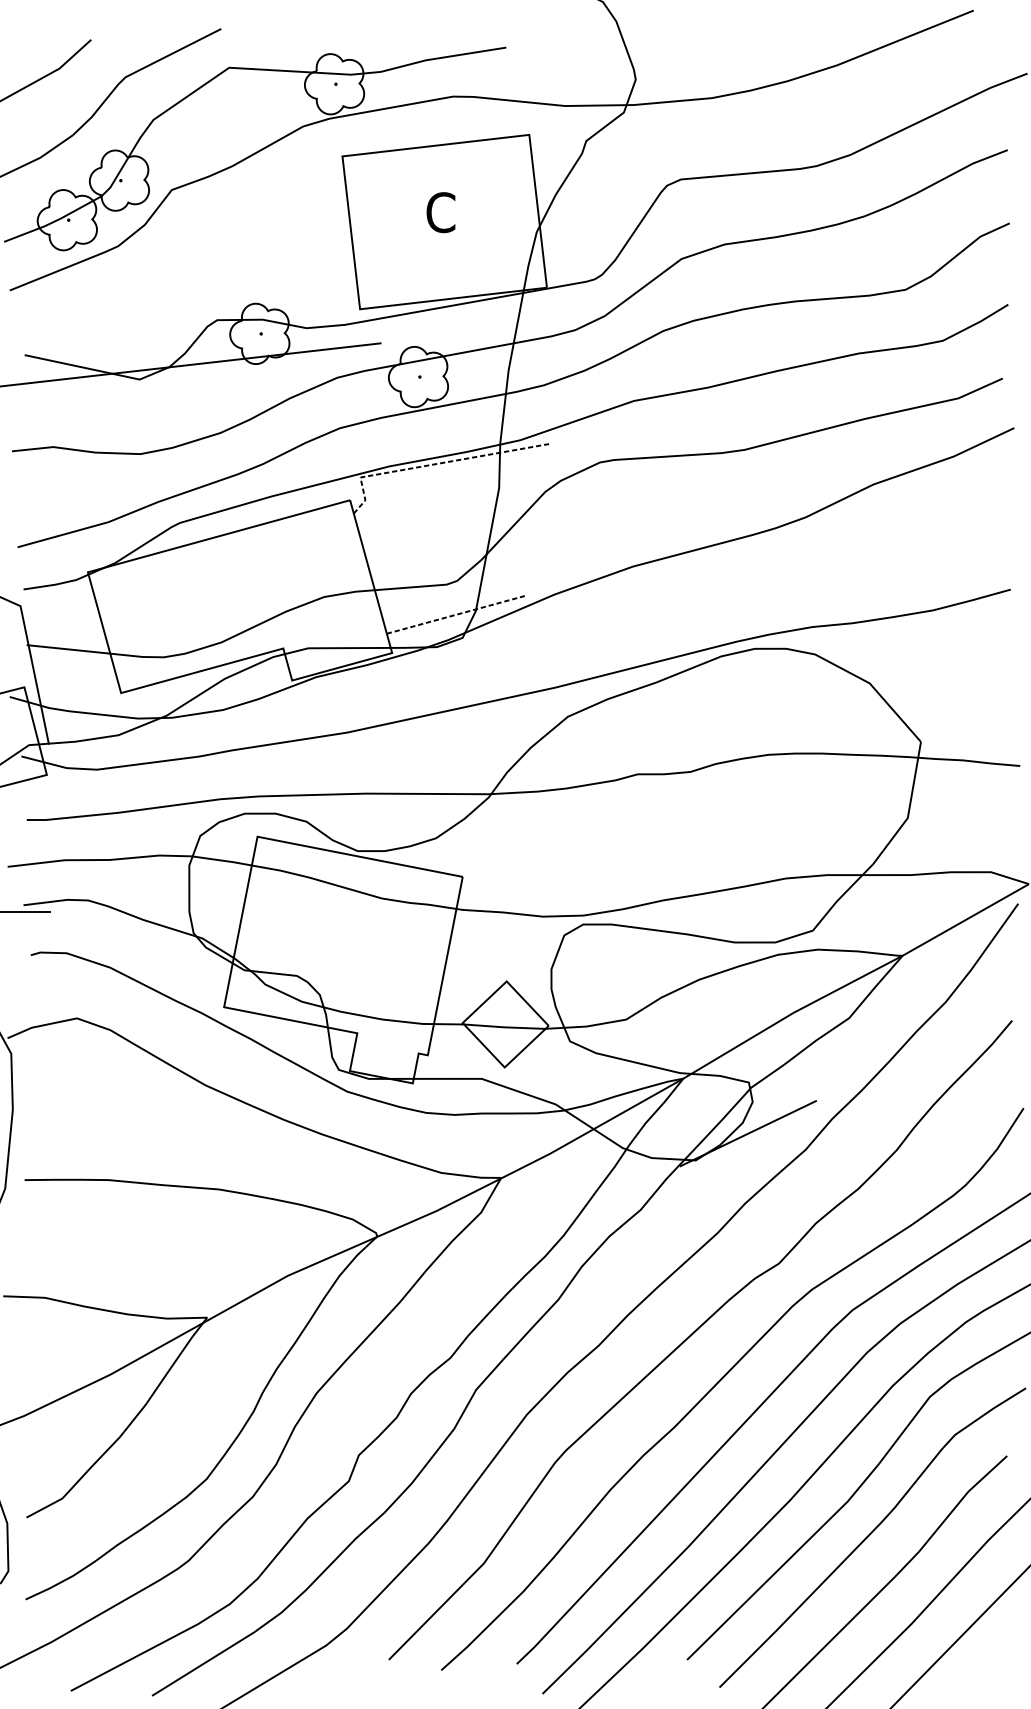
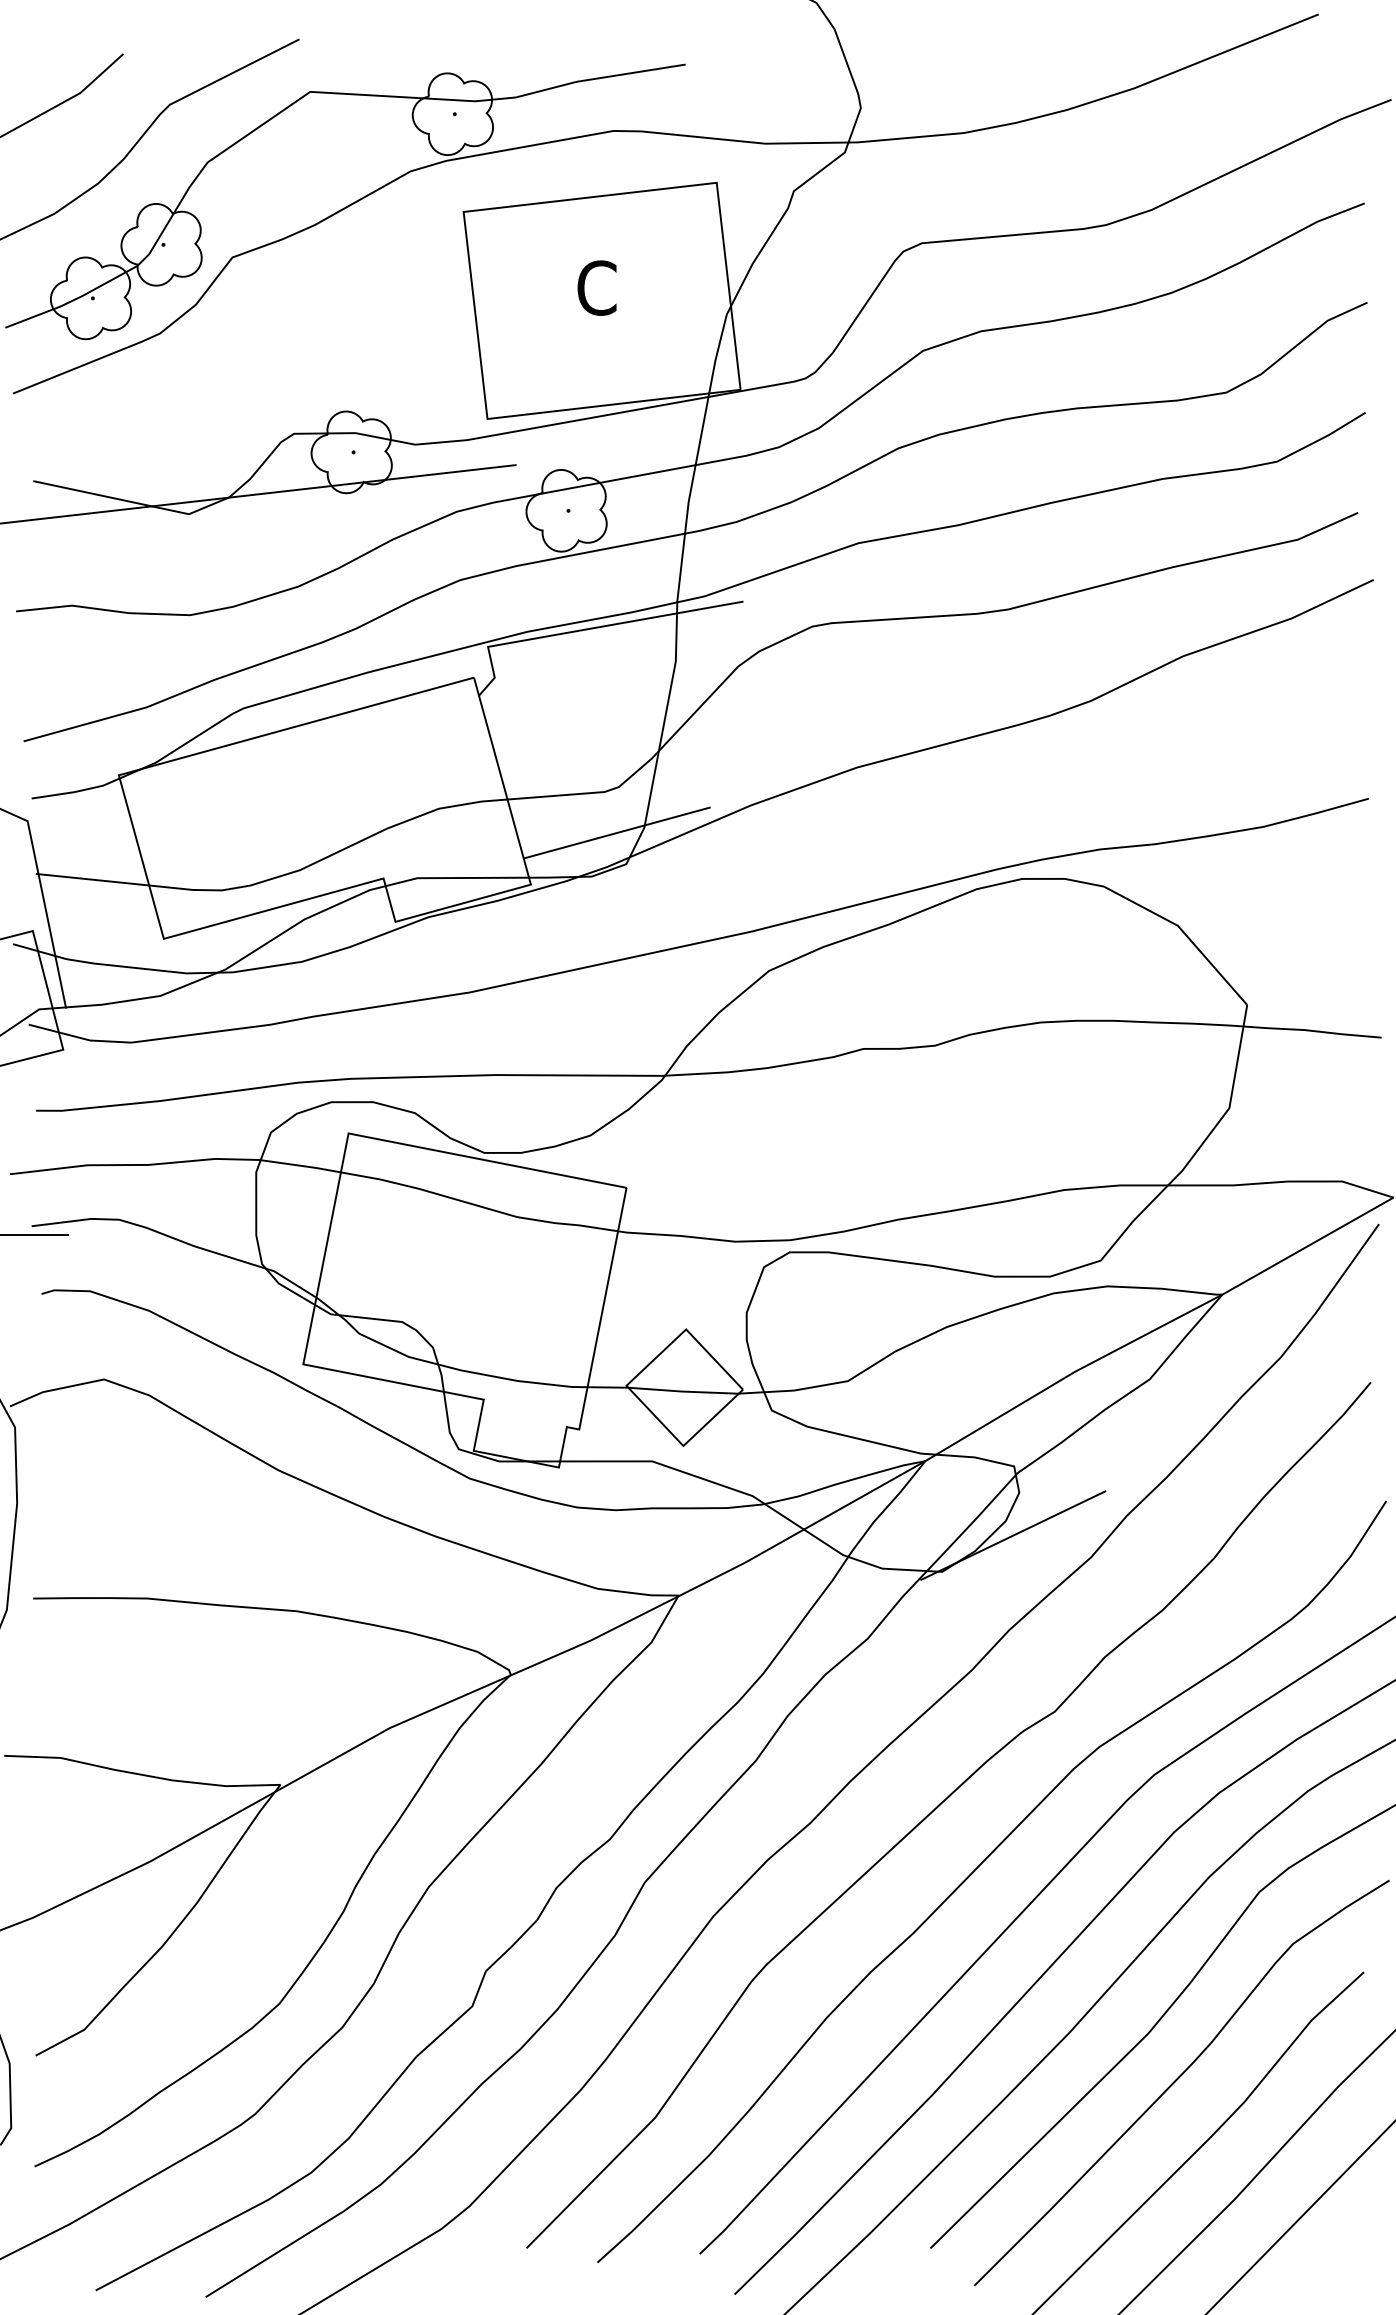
line: (433, 464) -> (587, 629), dashed -> solid
line: (456, 614) -> (617, 832), dashed -> solid

